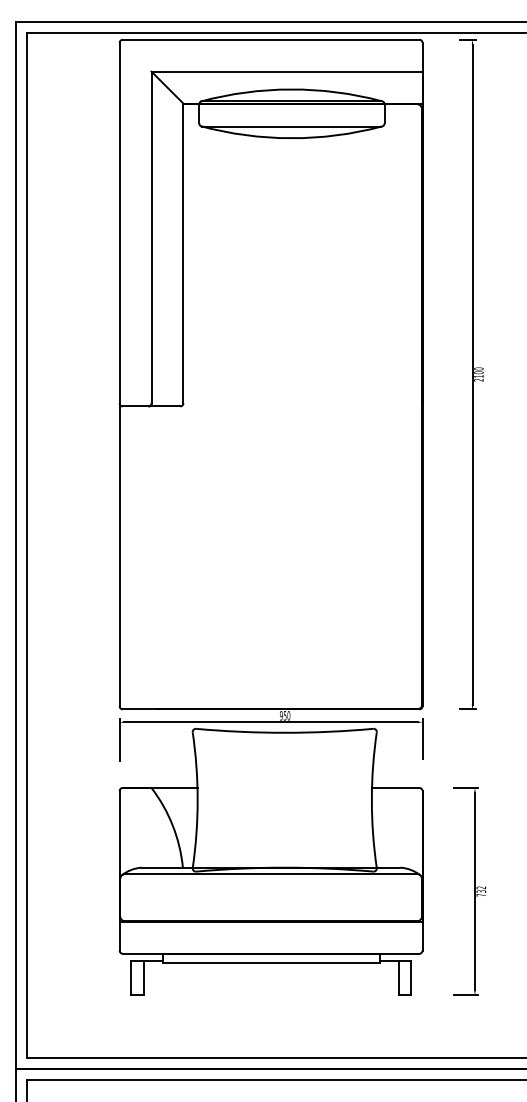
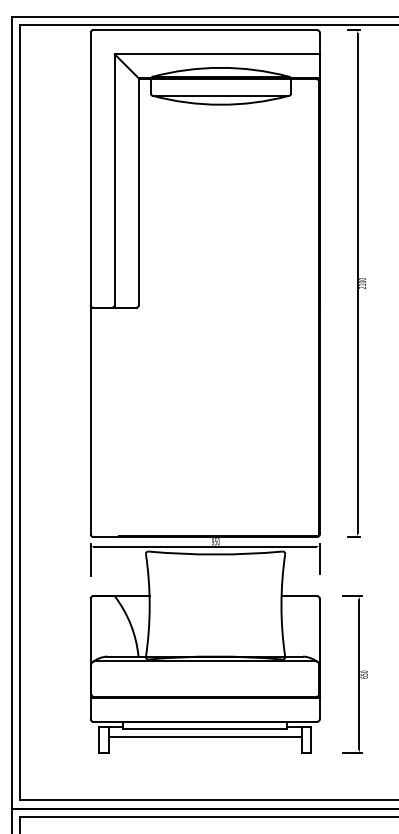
text: (481, 891) -> (364, 674), 732 -> 650
line: (270, 973) -> (204, 736), added

